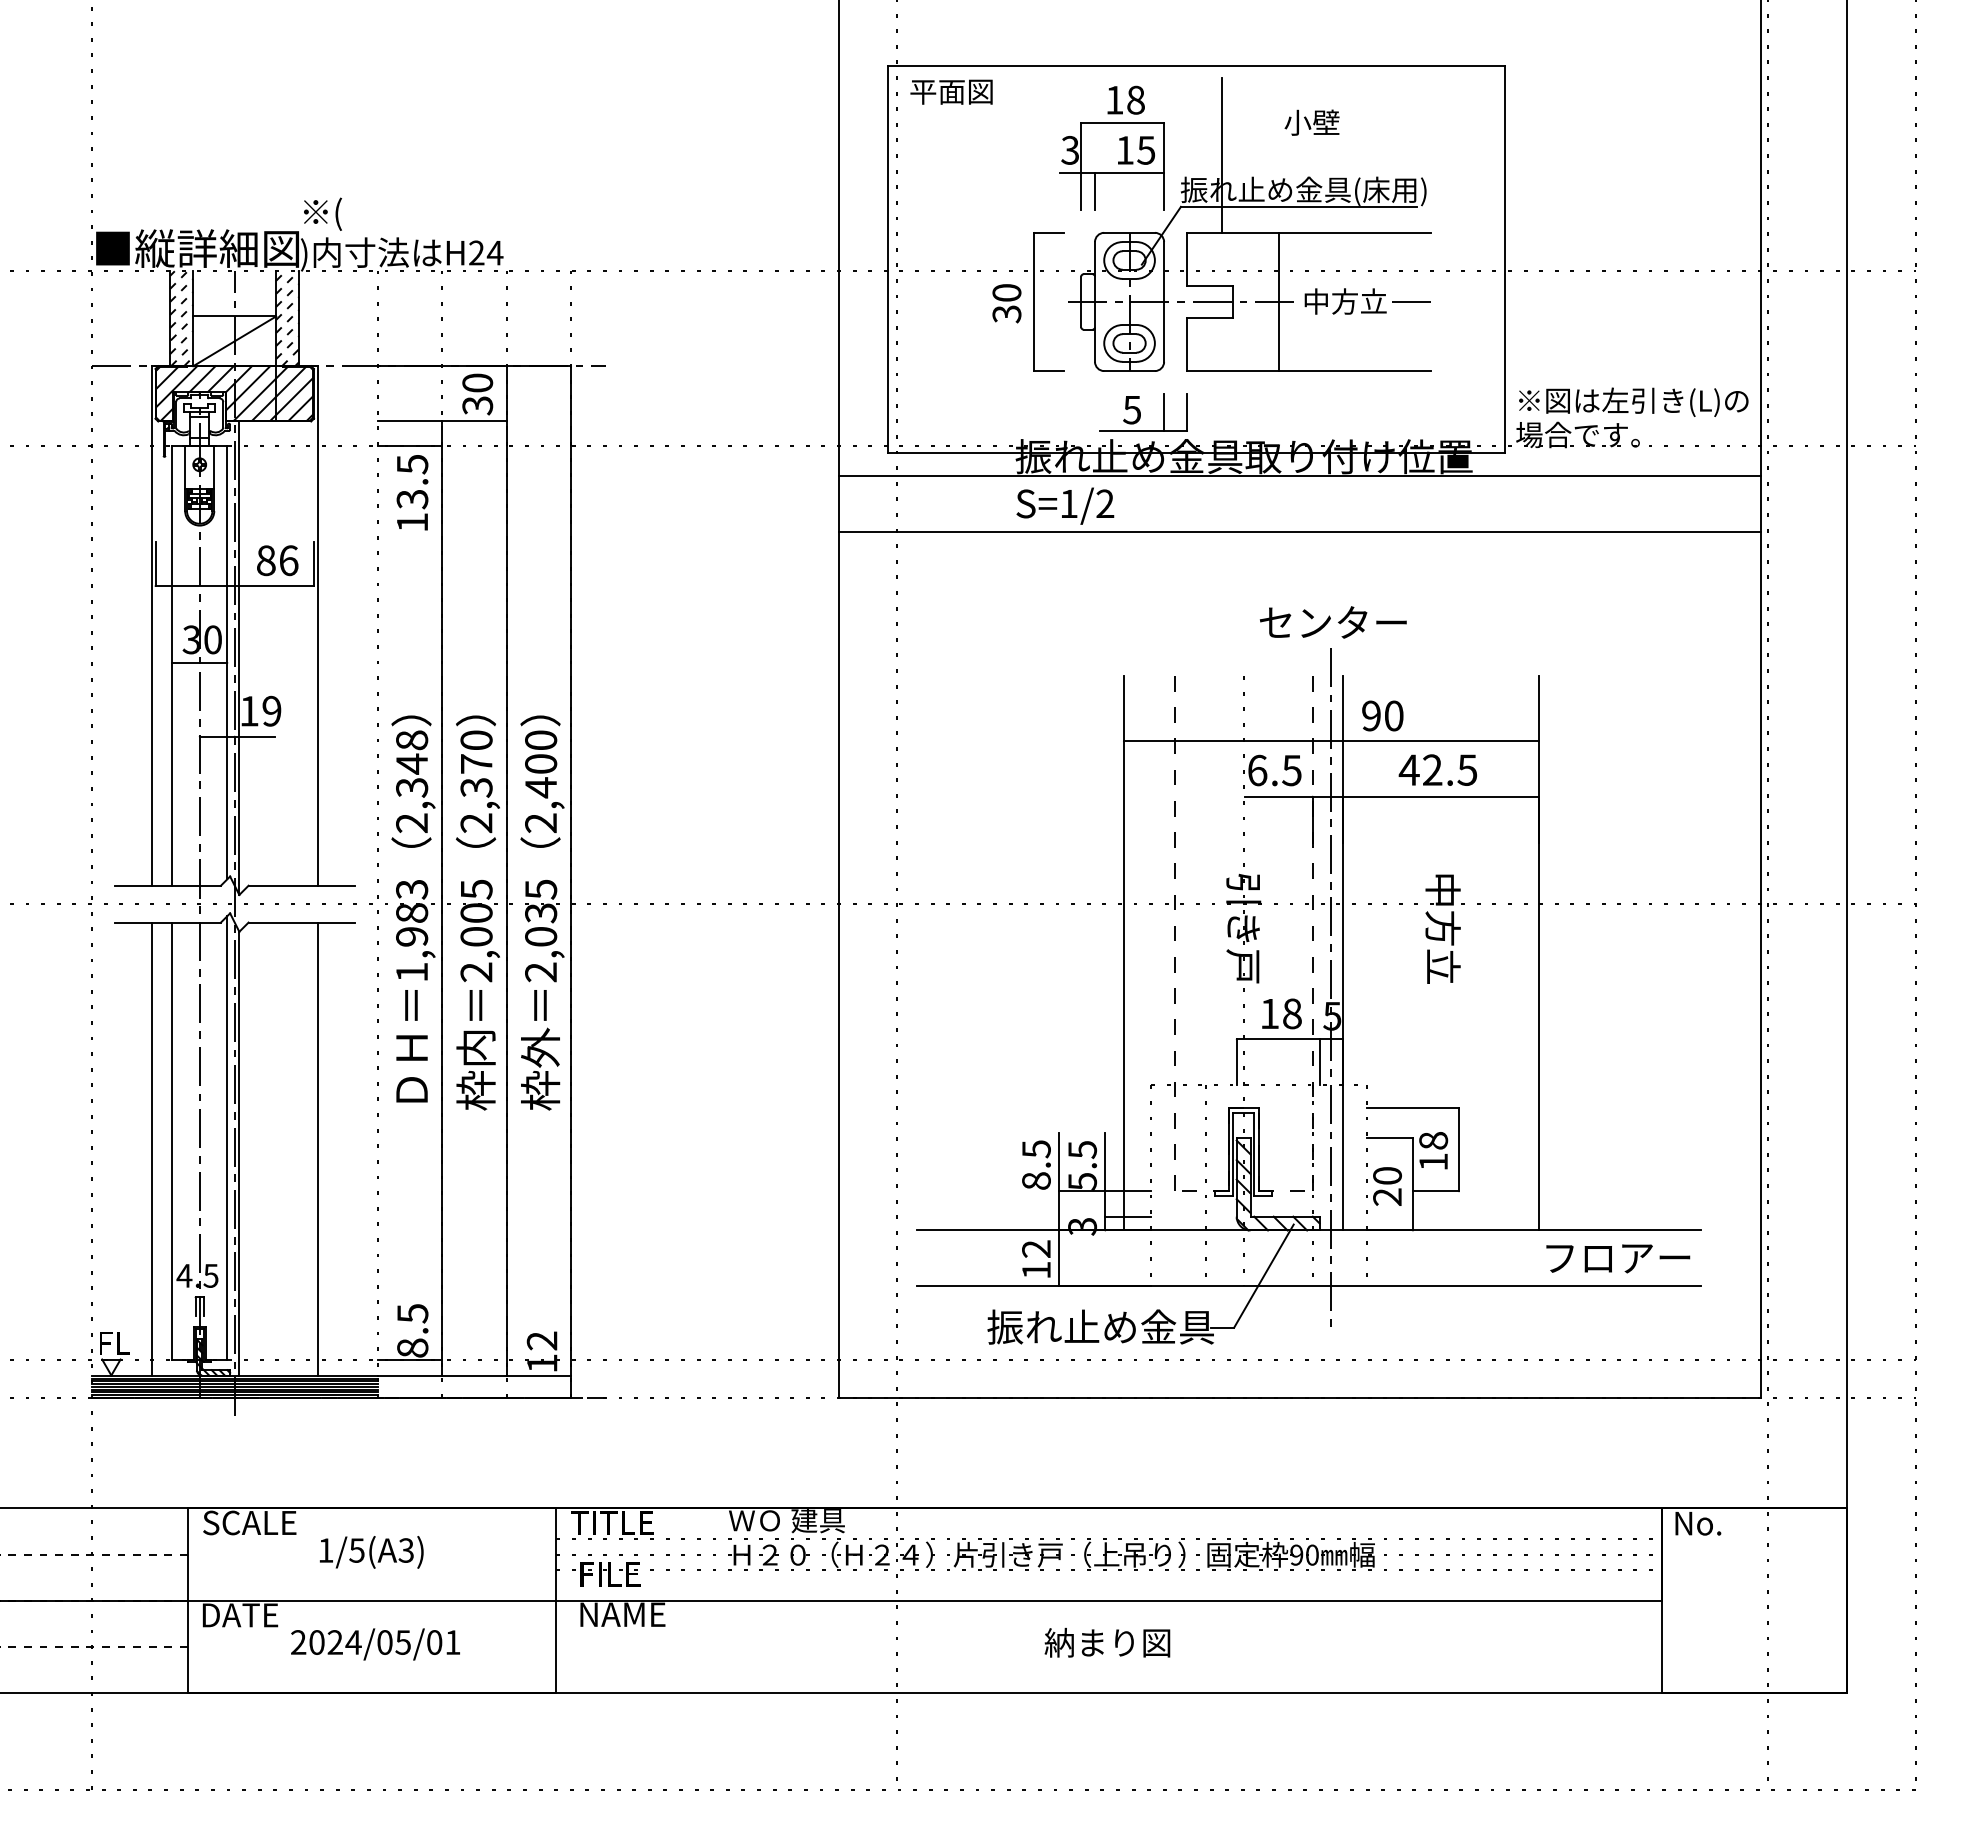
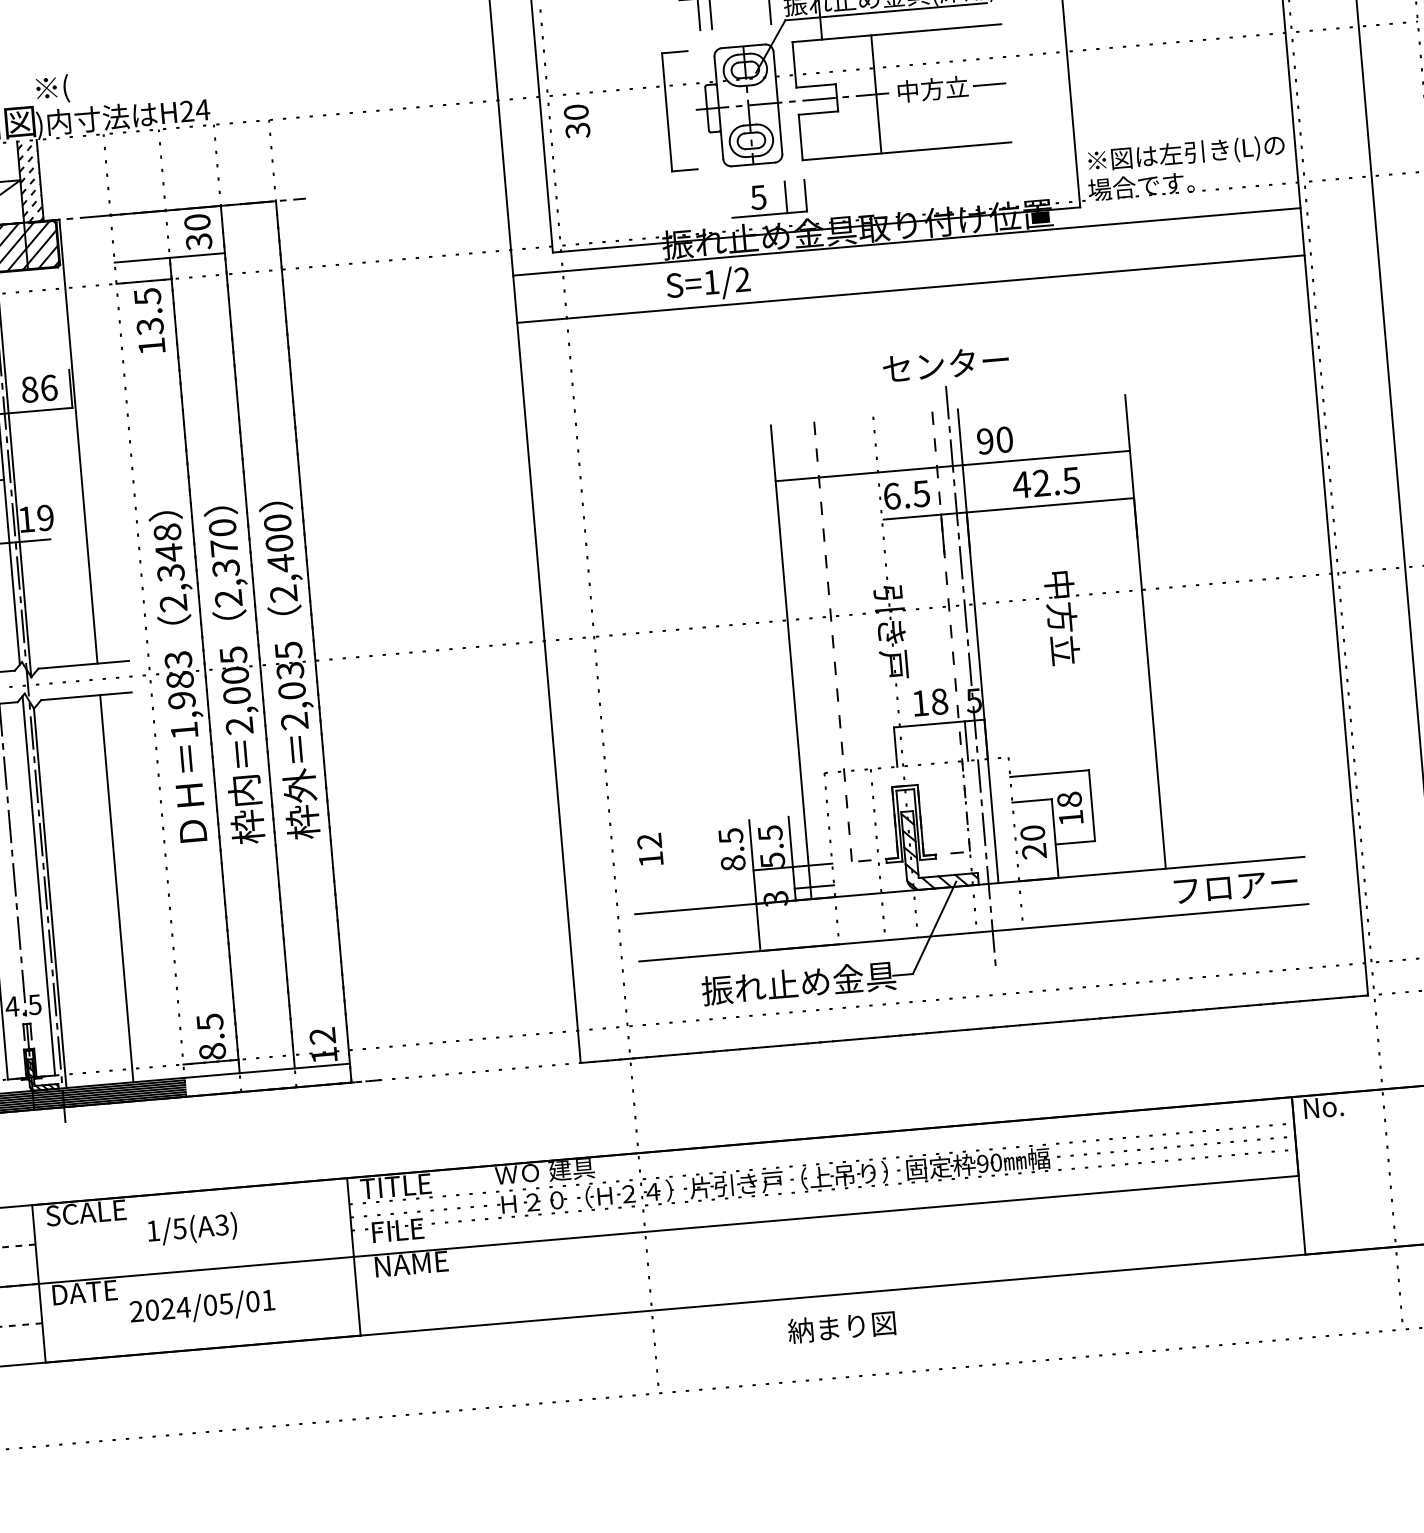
text: (1006, 303) -> (576, 121), moved
text: (1036, 1258) -> (650, 849), moved
text: (1107, 1642) -> (841, 1326), moved

